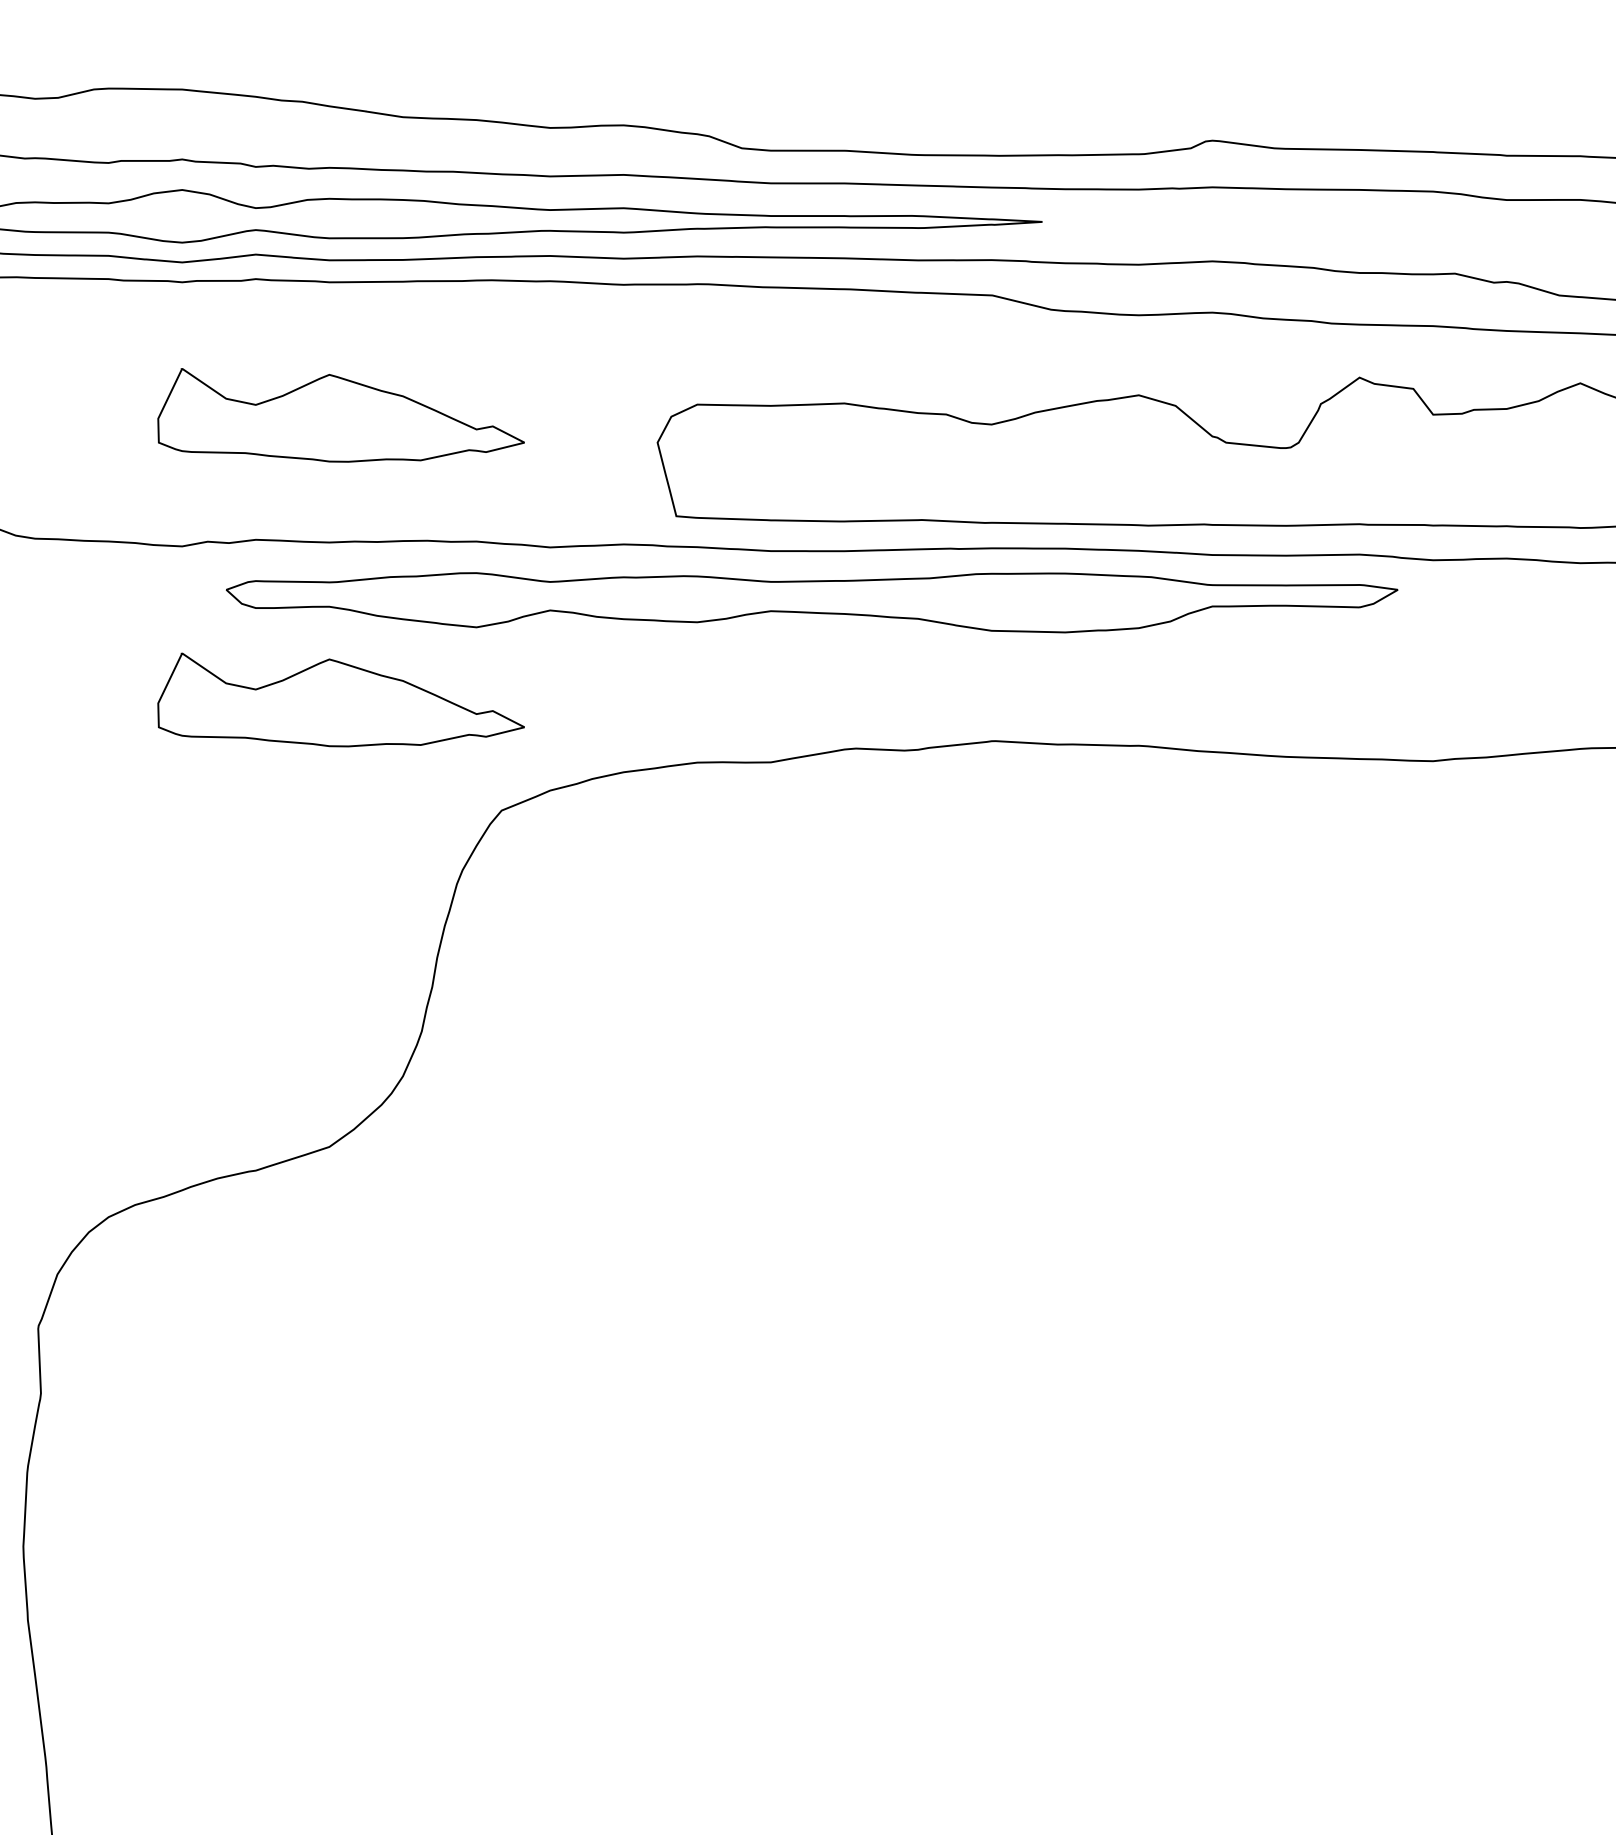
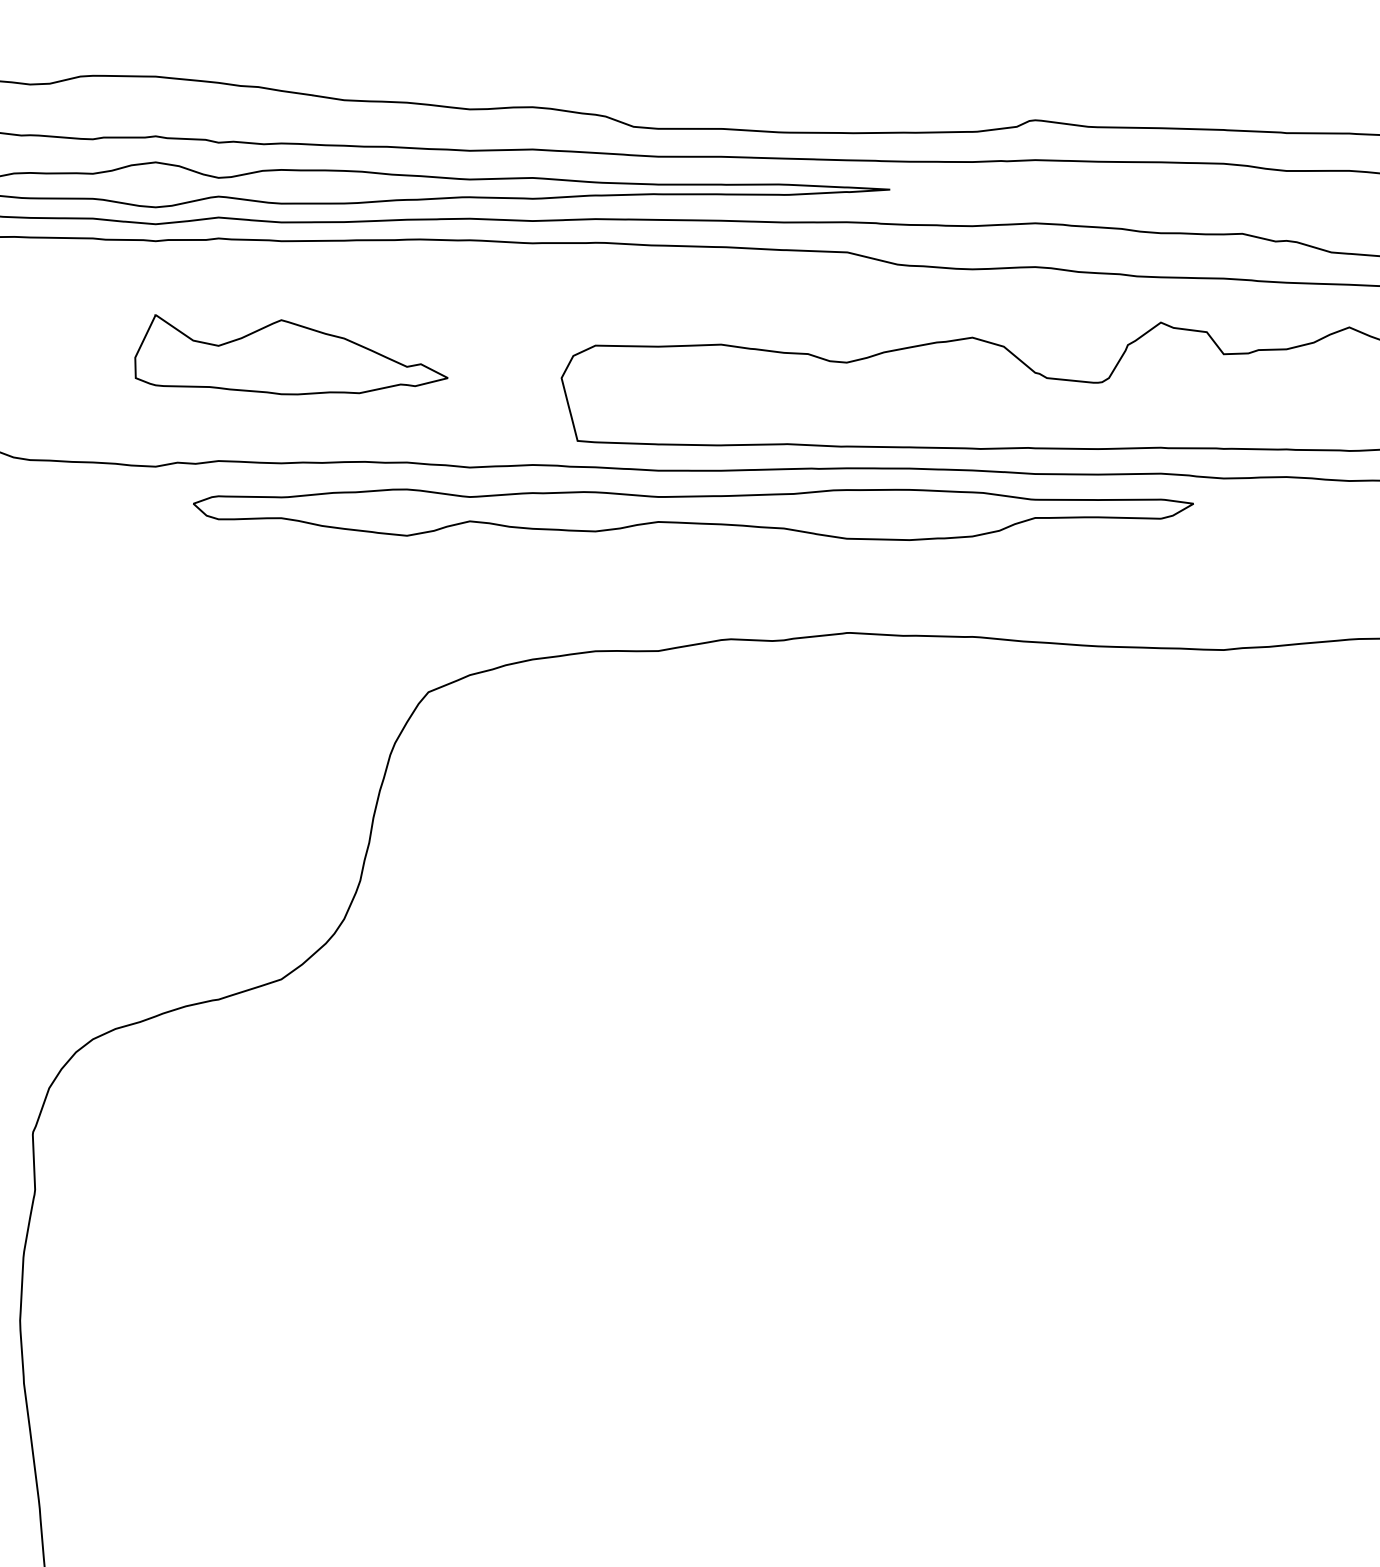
part: (341, 699) -> (291, 597), removed

